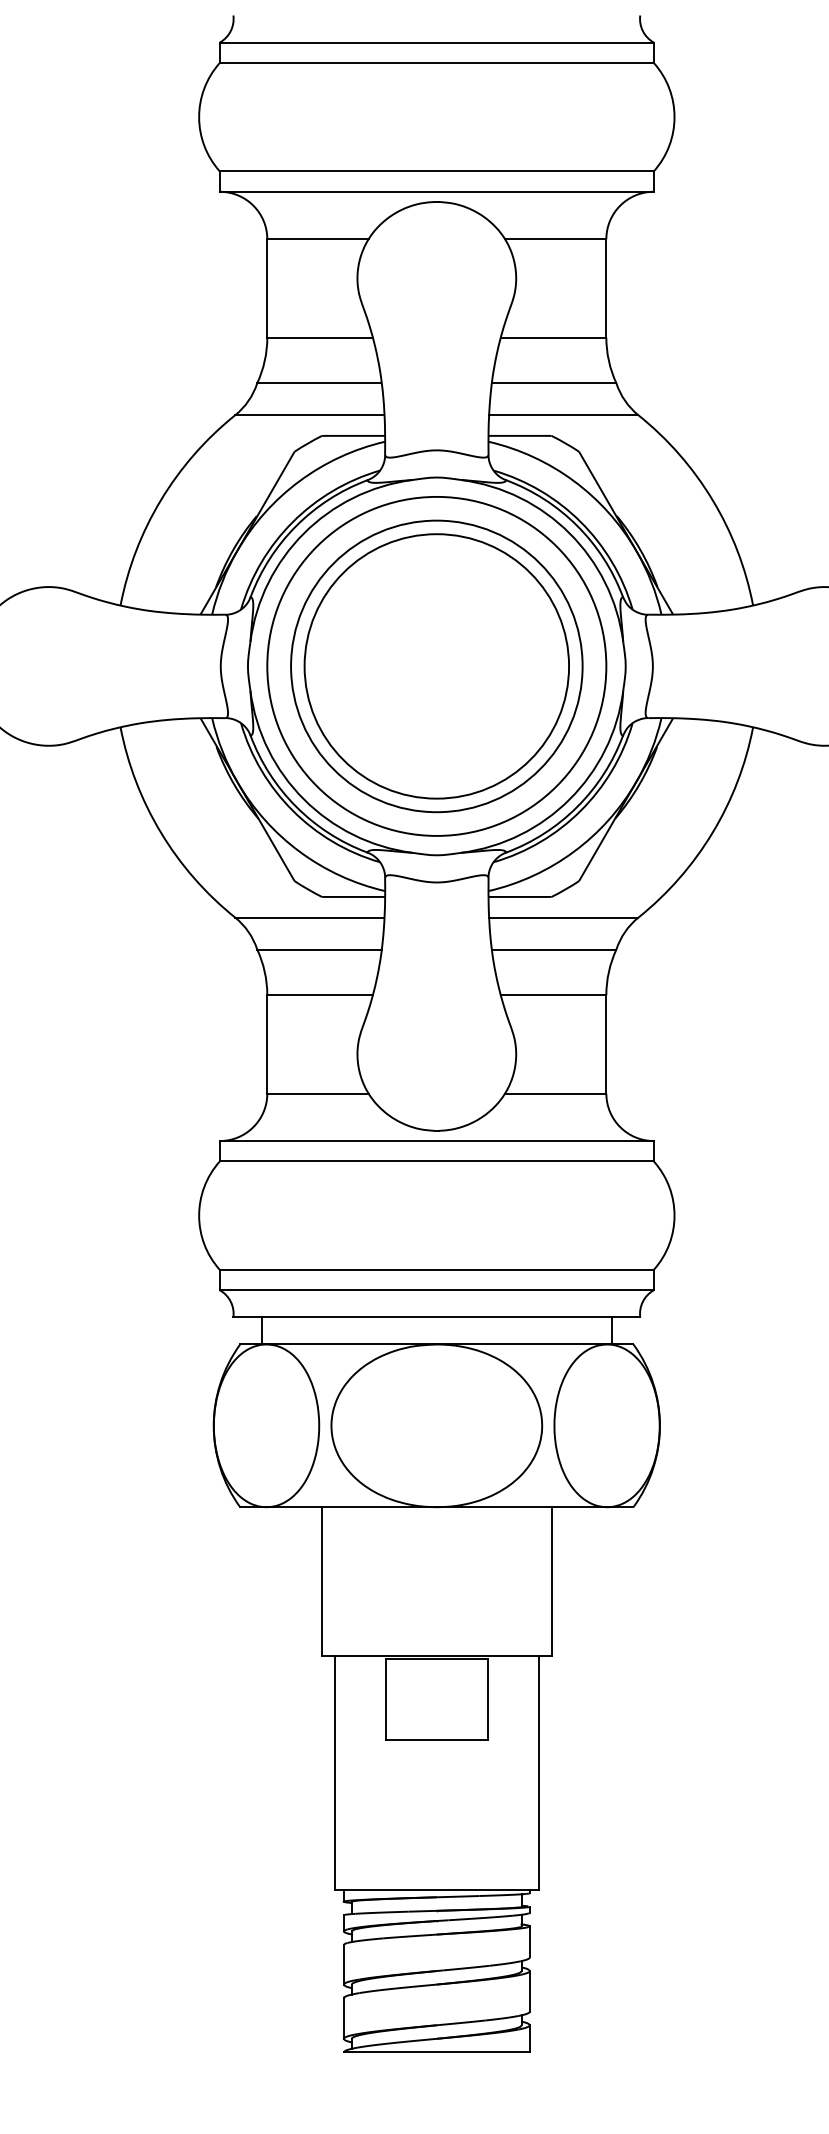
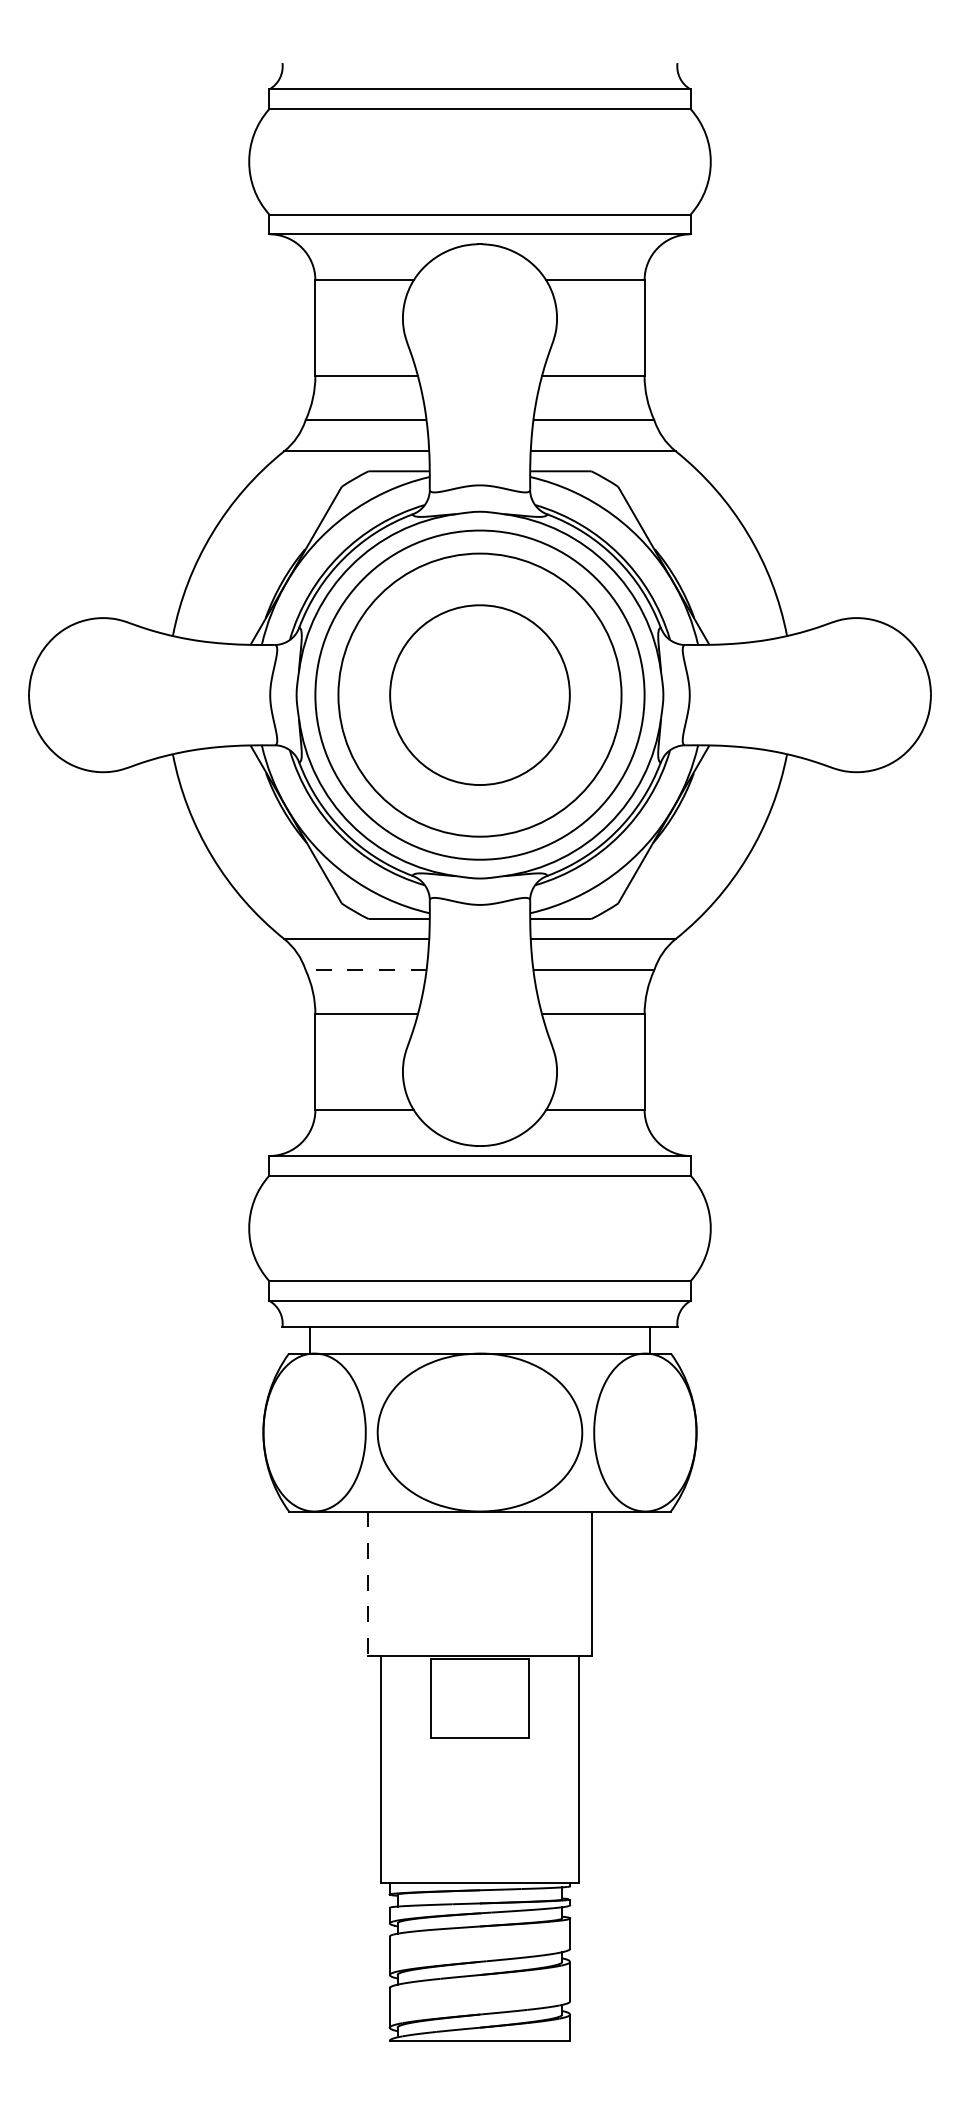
circle: (436, 665) -> (479, 694), size x0.7
line: (318, 950) -> (365, 970), solid -> dashed
line: (322, 1582) -> (368, 1584), solid -> dashed

